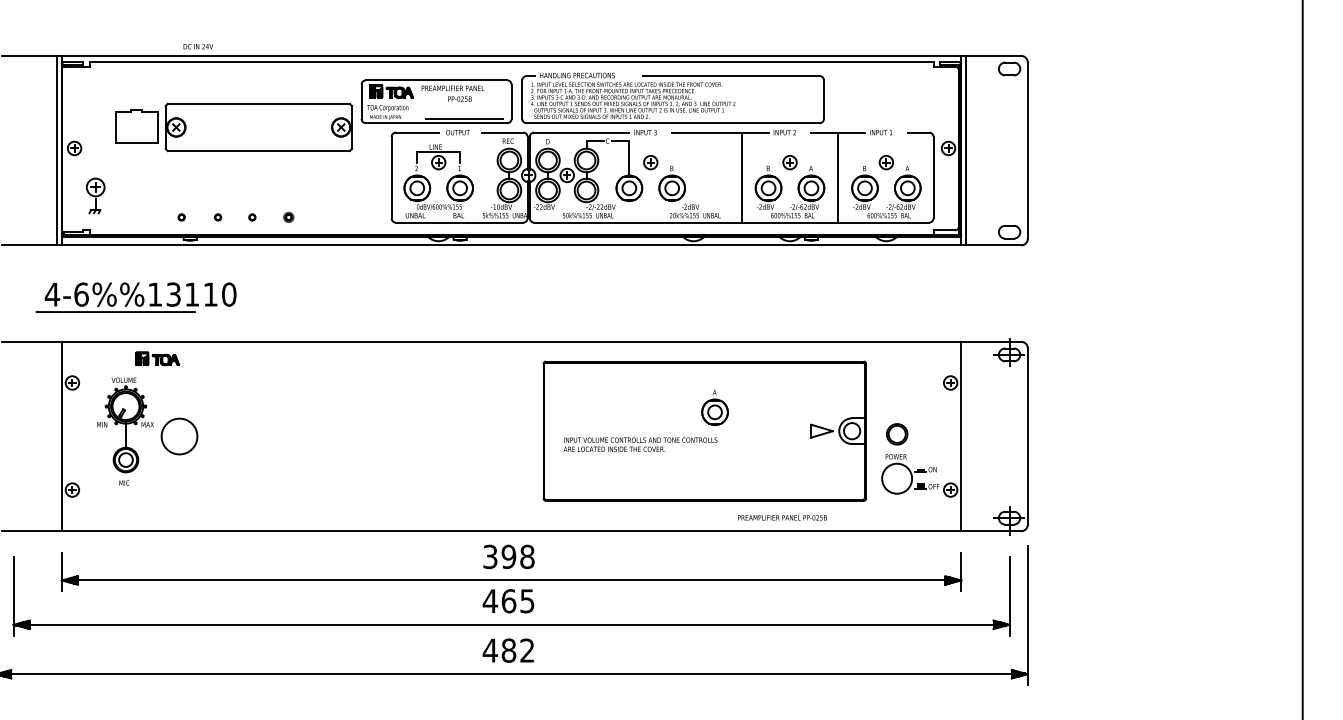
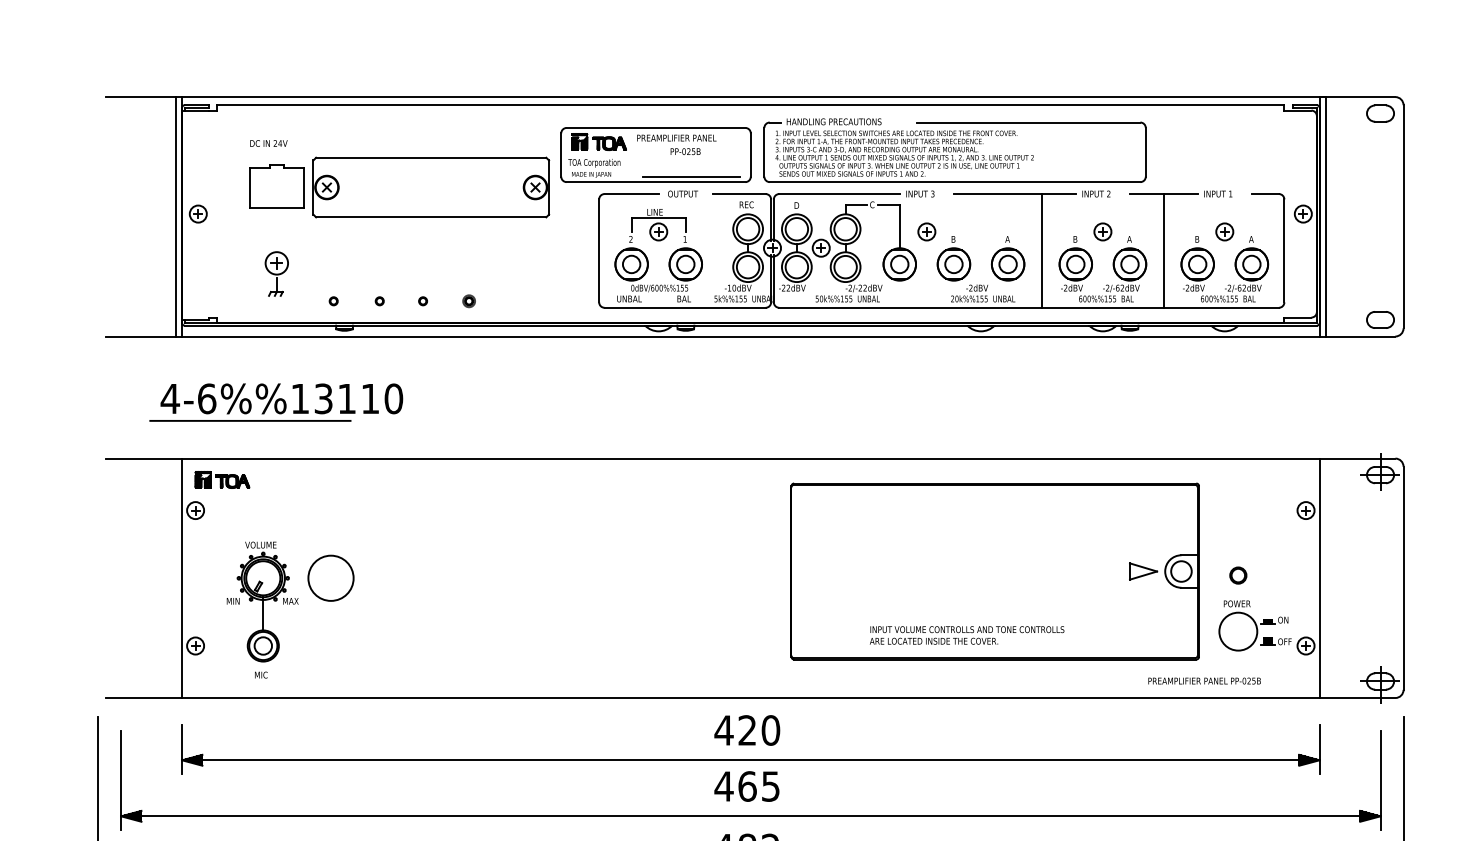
text: (198, 46) -> (269, 143), moved
part: (95, 195) -> (276, 273), moved
part: (157, 358) -> (222, 479), moved
part: (714, 408) -> (1007, 259), moved
part: (125, 431) -> (262, 609), moved
part: (896, 434) -> (1237, 575), size x0.62
text: (640, 444) -> (966, 635), moved
text: (782, 517) -> (1204, 680), moved
text: (508, 556) -> (746, 729), 398 -> 420

